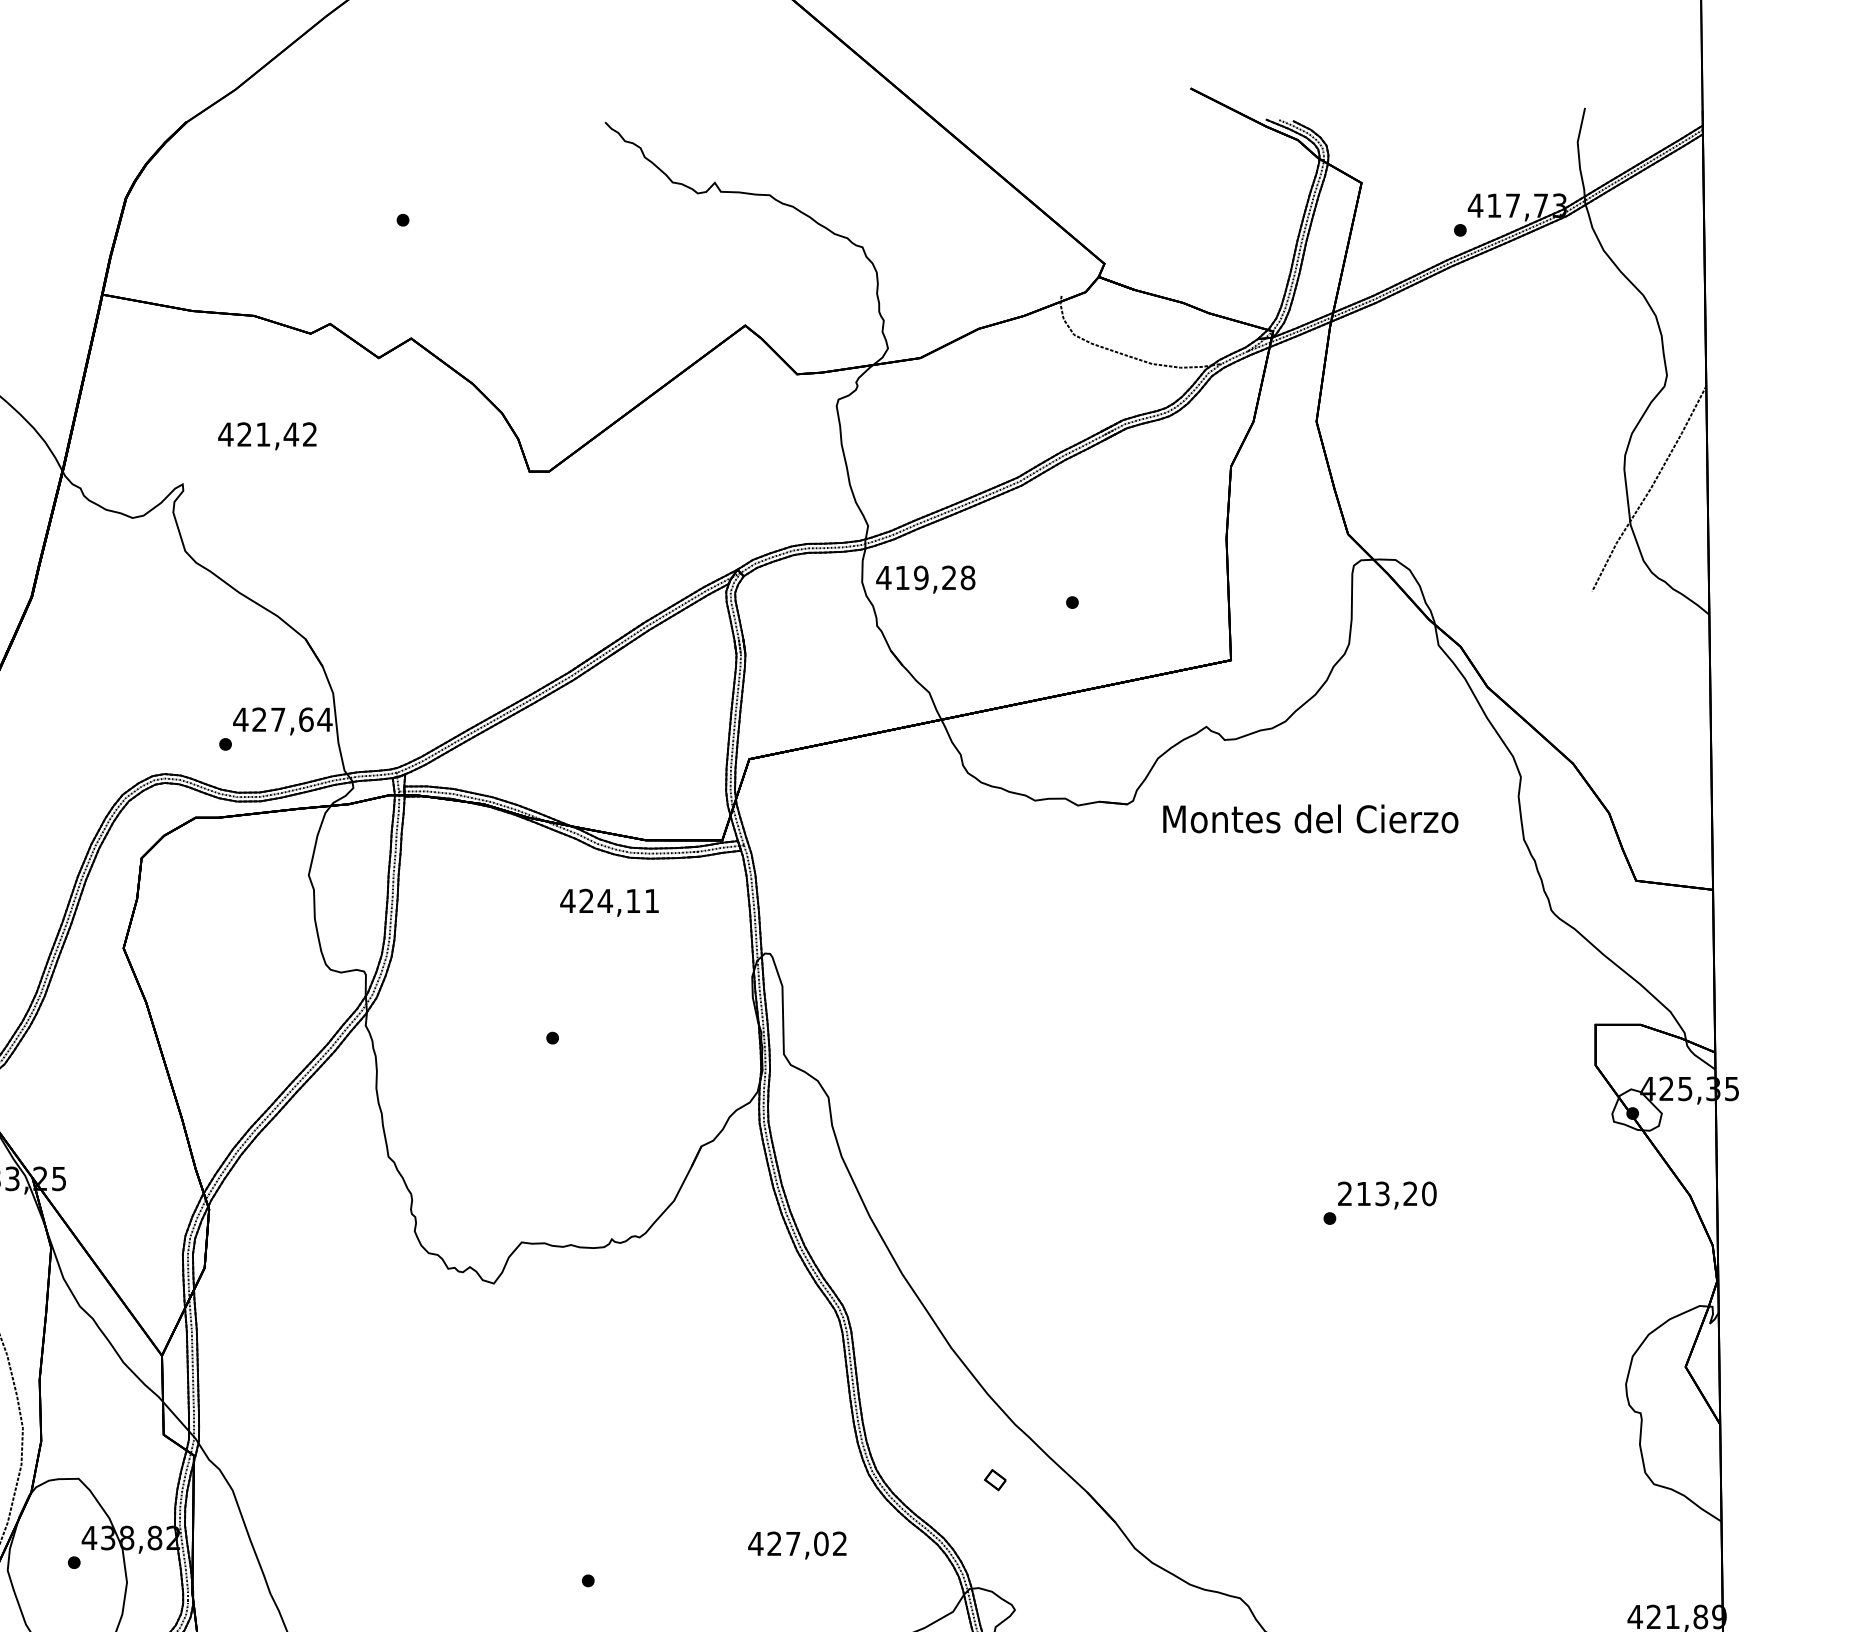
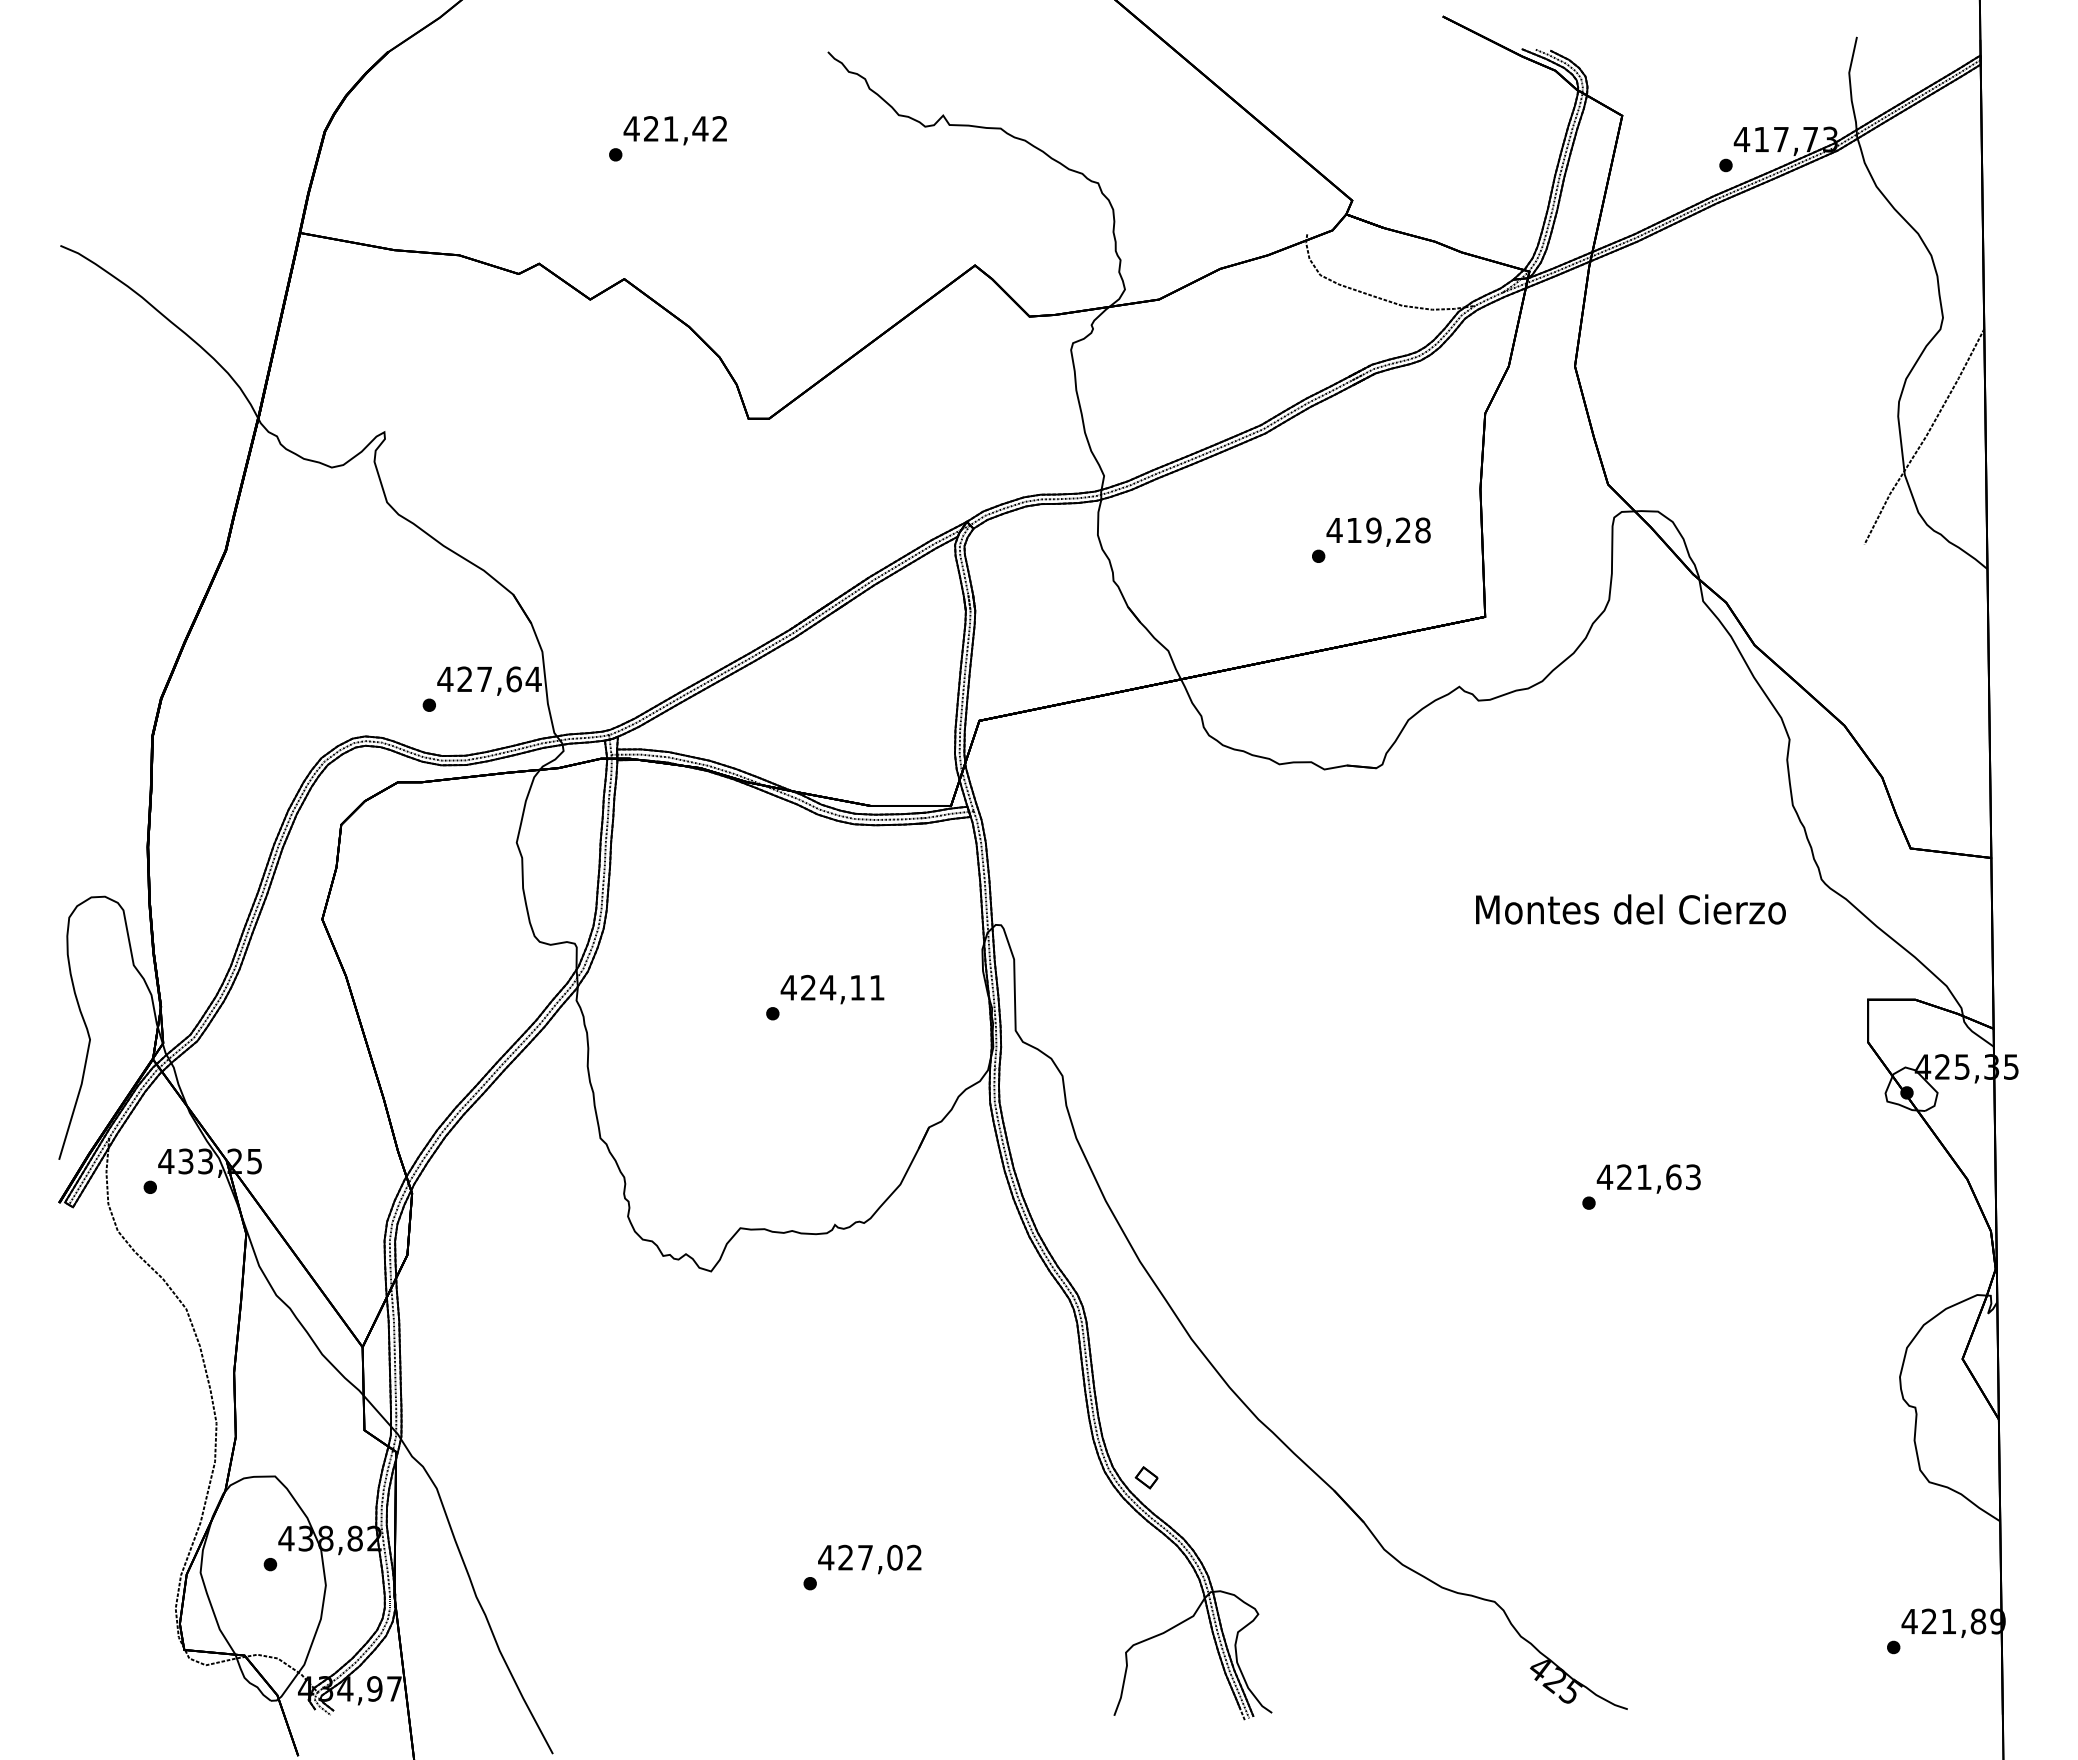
text: (266, 436) -> (674, 130), moved
text: (925, 578) -> (1378, 531), moved
text: (1310, 818) -> (1630, 909), moved
text: (609, 902) -> (832, 989), moved
text: (1386, 1194) -> (1648, 1177), 213,20 -> 421,63
part: (995, 1479) -> (1146, 1477), moved
text: (797, 1545) -> (869, 1559), moved

